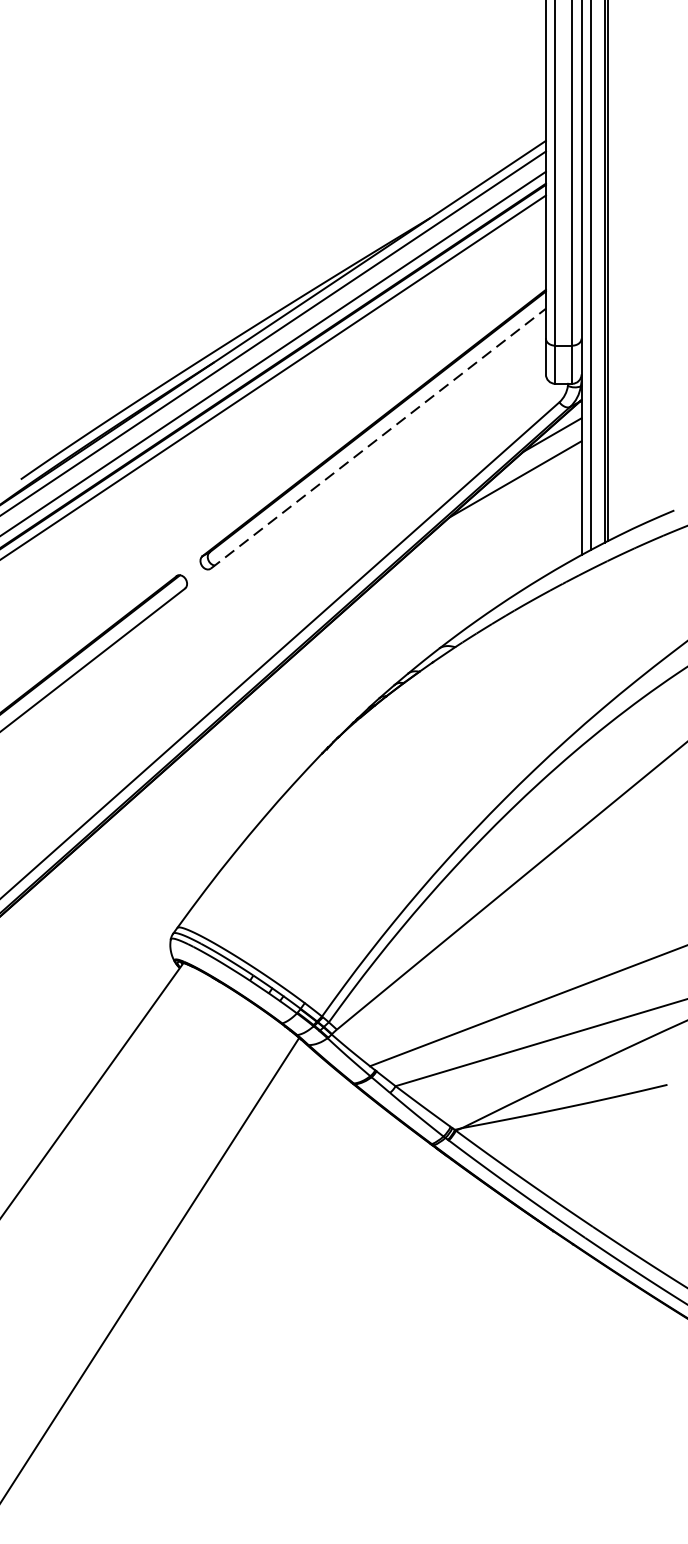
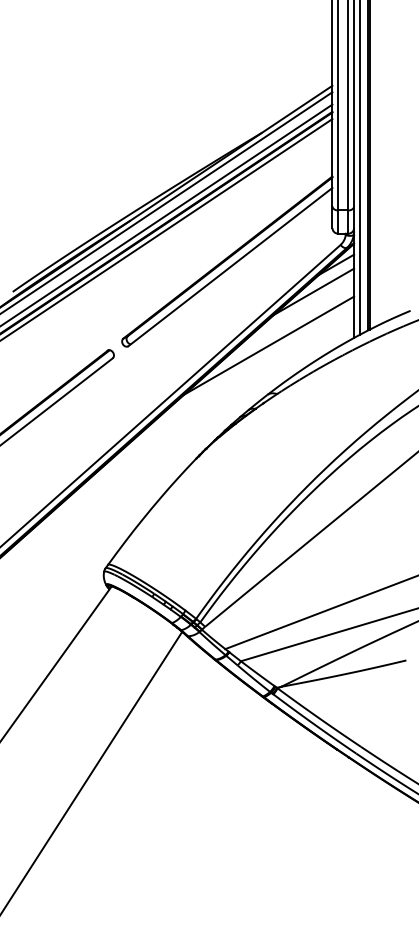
line: (378, 437) -> (230, 266), dashed -> solid
line: (440, 567) -> (268, 345), added

